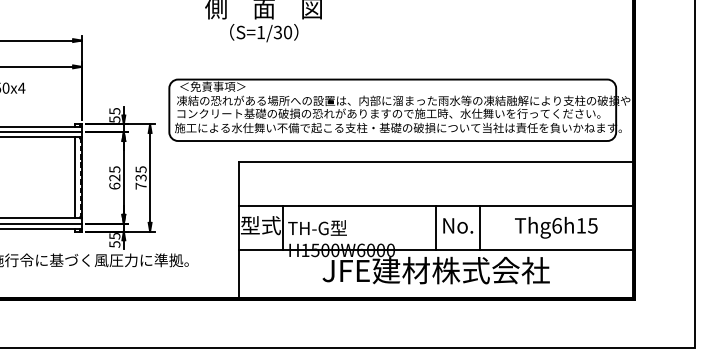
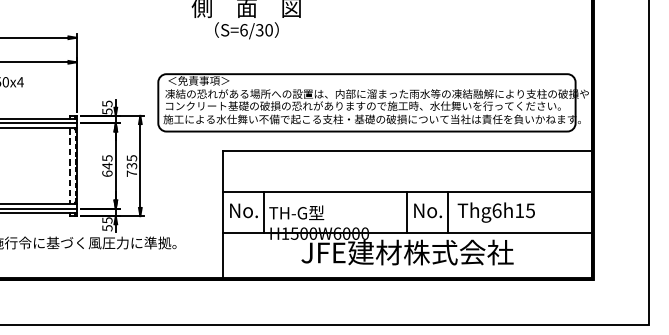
text: (261, 32) -> (244, 30), S=1/30 -> S=6/30
text: (114, 177) -> (107, 165), 625 -> 645
line: (74, 178) -> (69, 166), solid -> dashed
text: (260, 225) -> (243, 210), 型式 -> No.
text: (556, 227) -> (496, 212), moved

